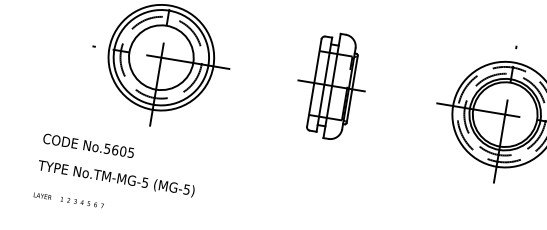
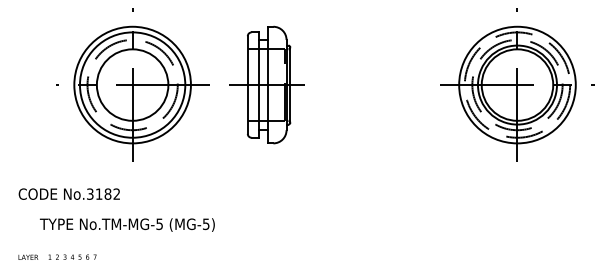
part: (331, 85) -> (266, 84), moved
text: (119, 150) -> (103, 193), No.5605 -> No.3182
text: (116, 178) -> (127, 224), moved

